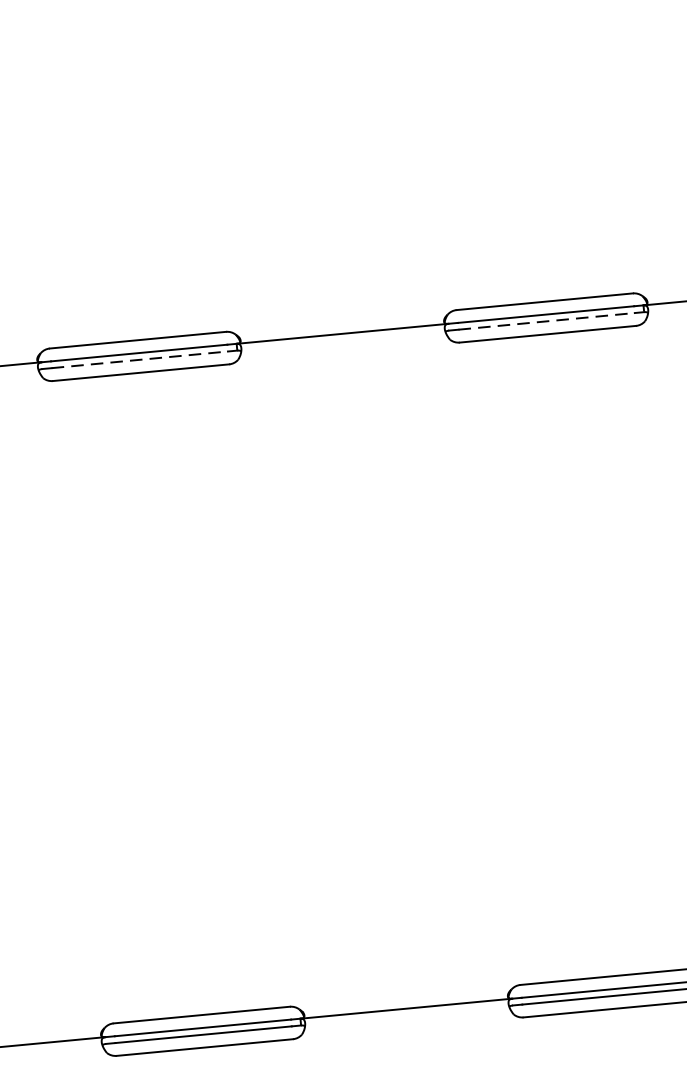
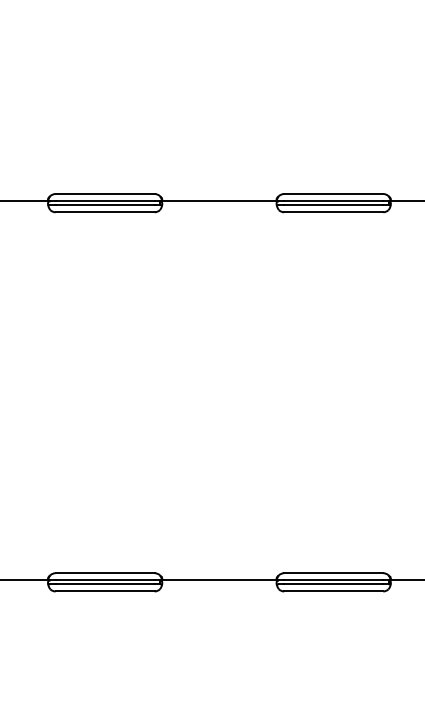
line: (546, 322) -> (333, 205), dashed -> solid
line: (140, 360) -> (105, 205), dashed -> solid

